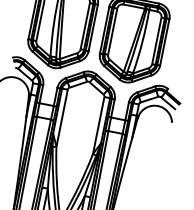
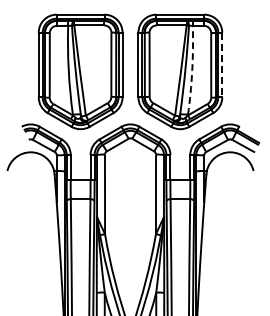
arc: (142, 41) -> (192, 70), solid -> dashed
line: (164, 42) -> (222, 65), solid -> dashed

